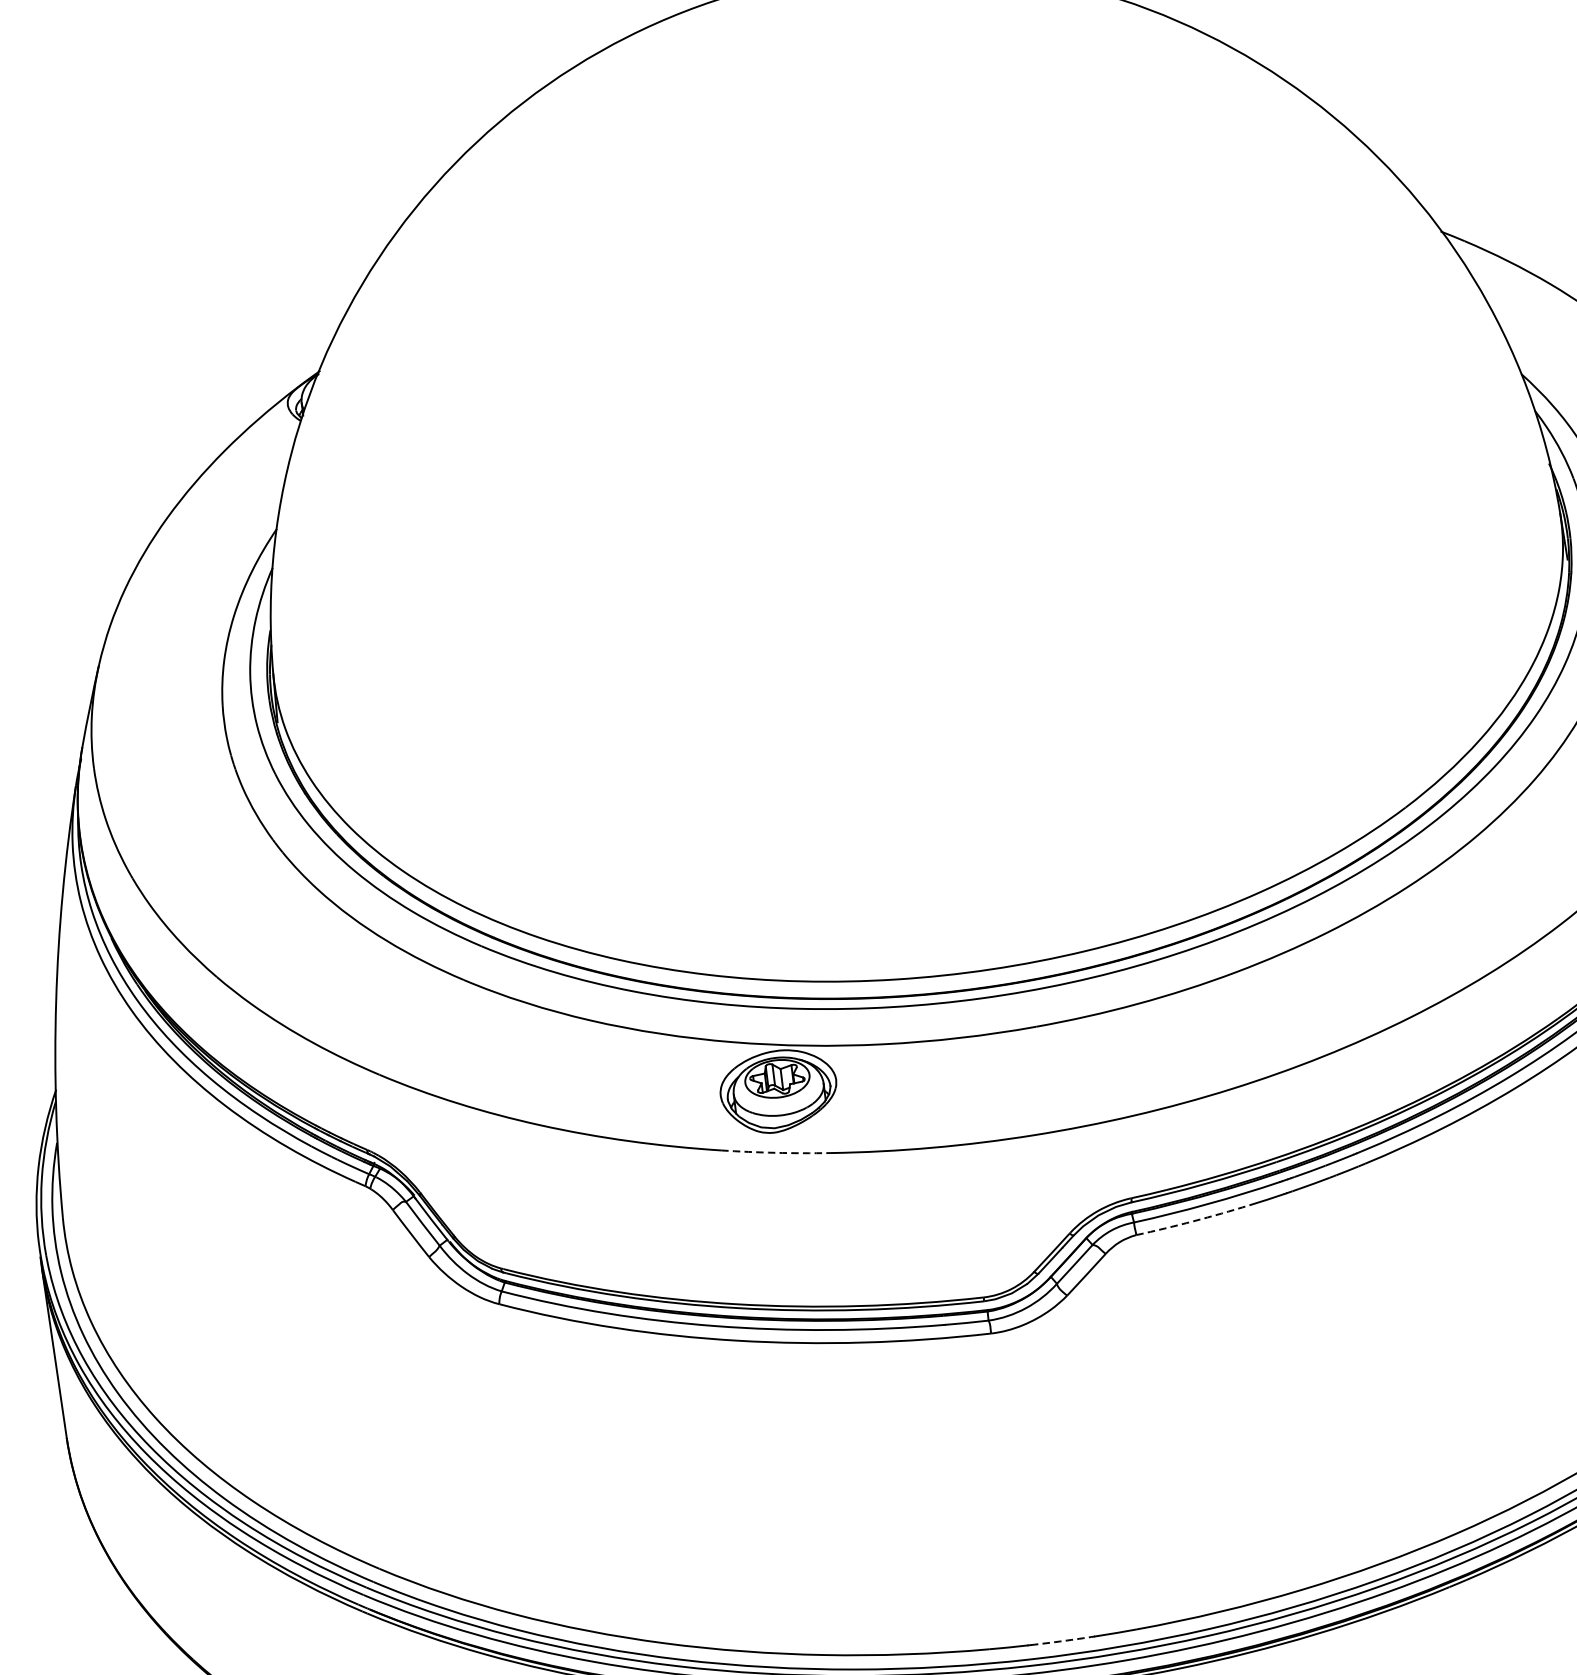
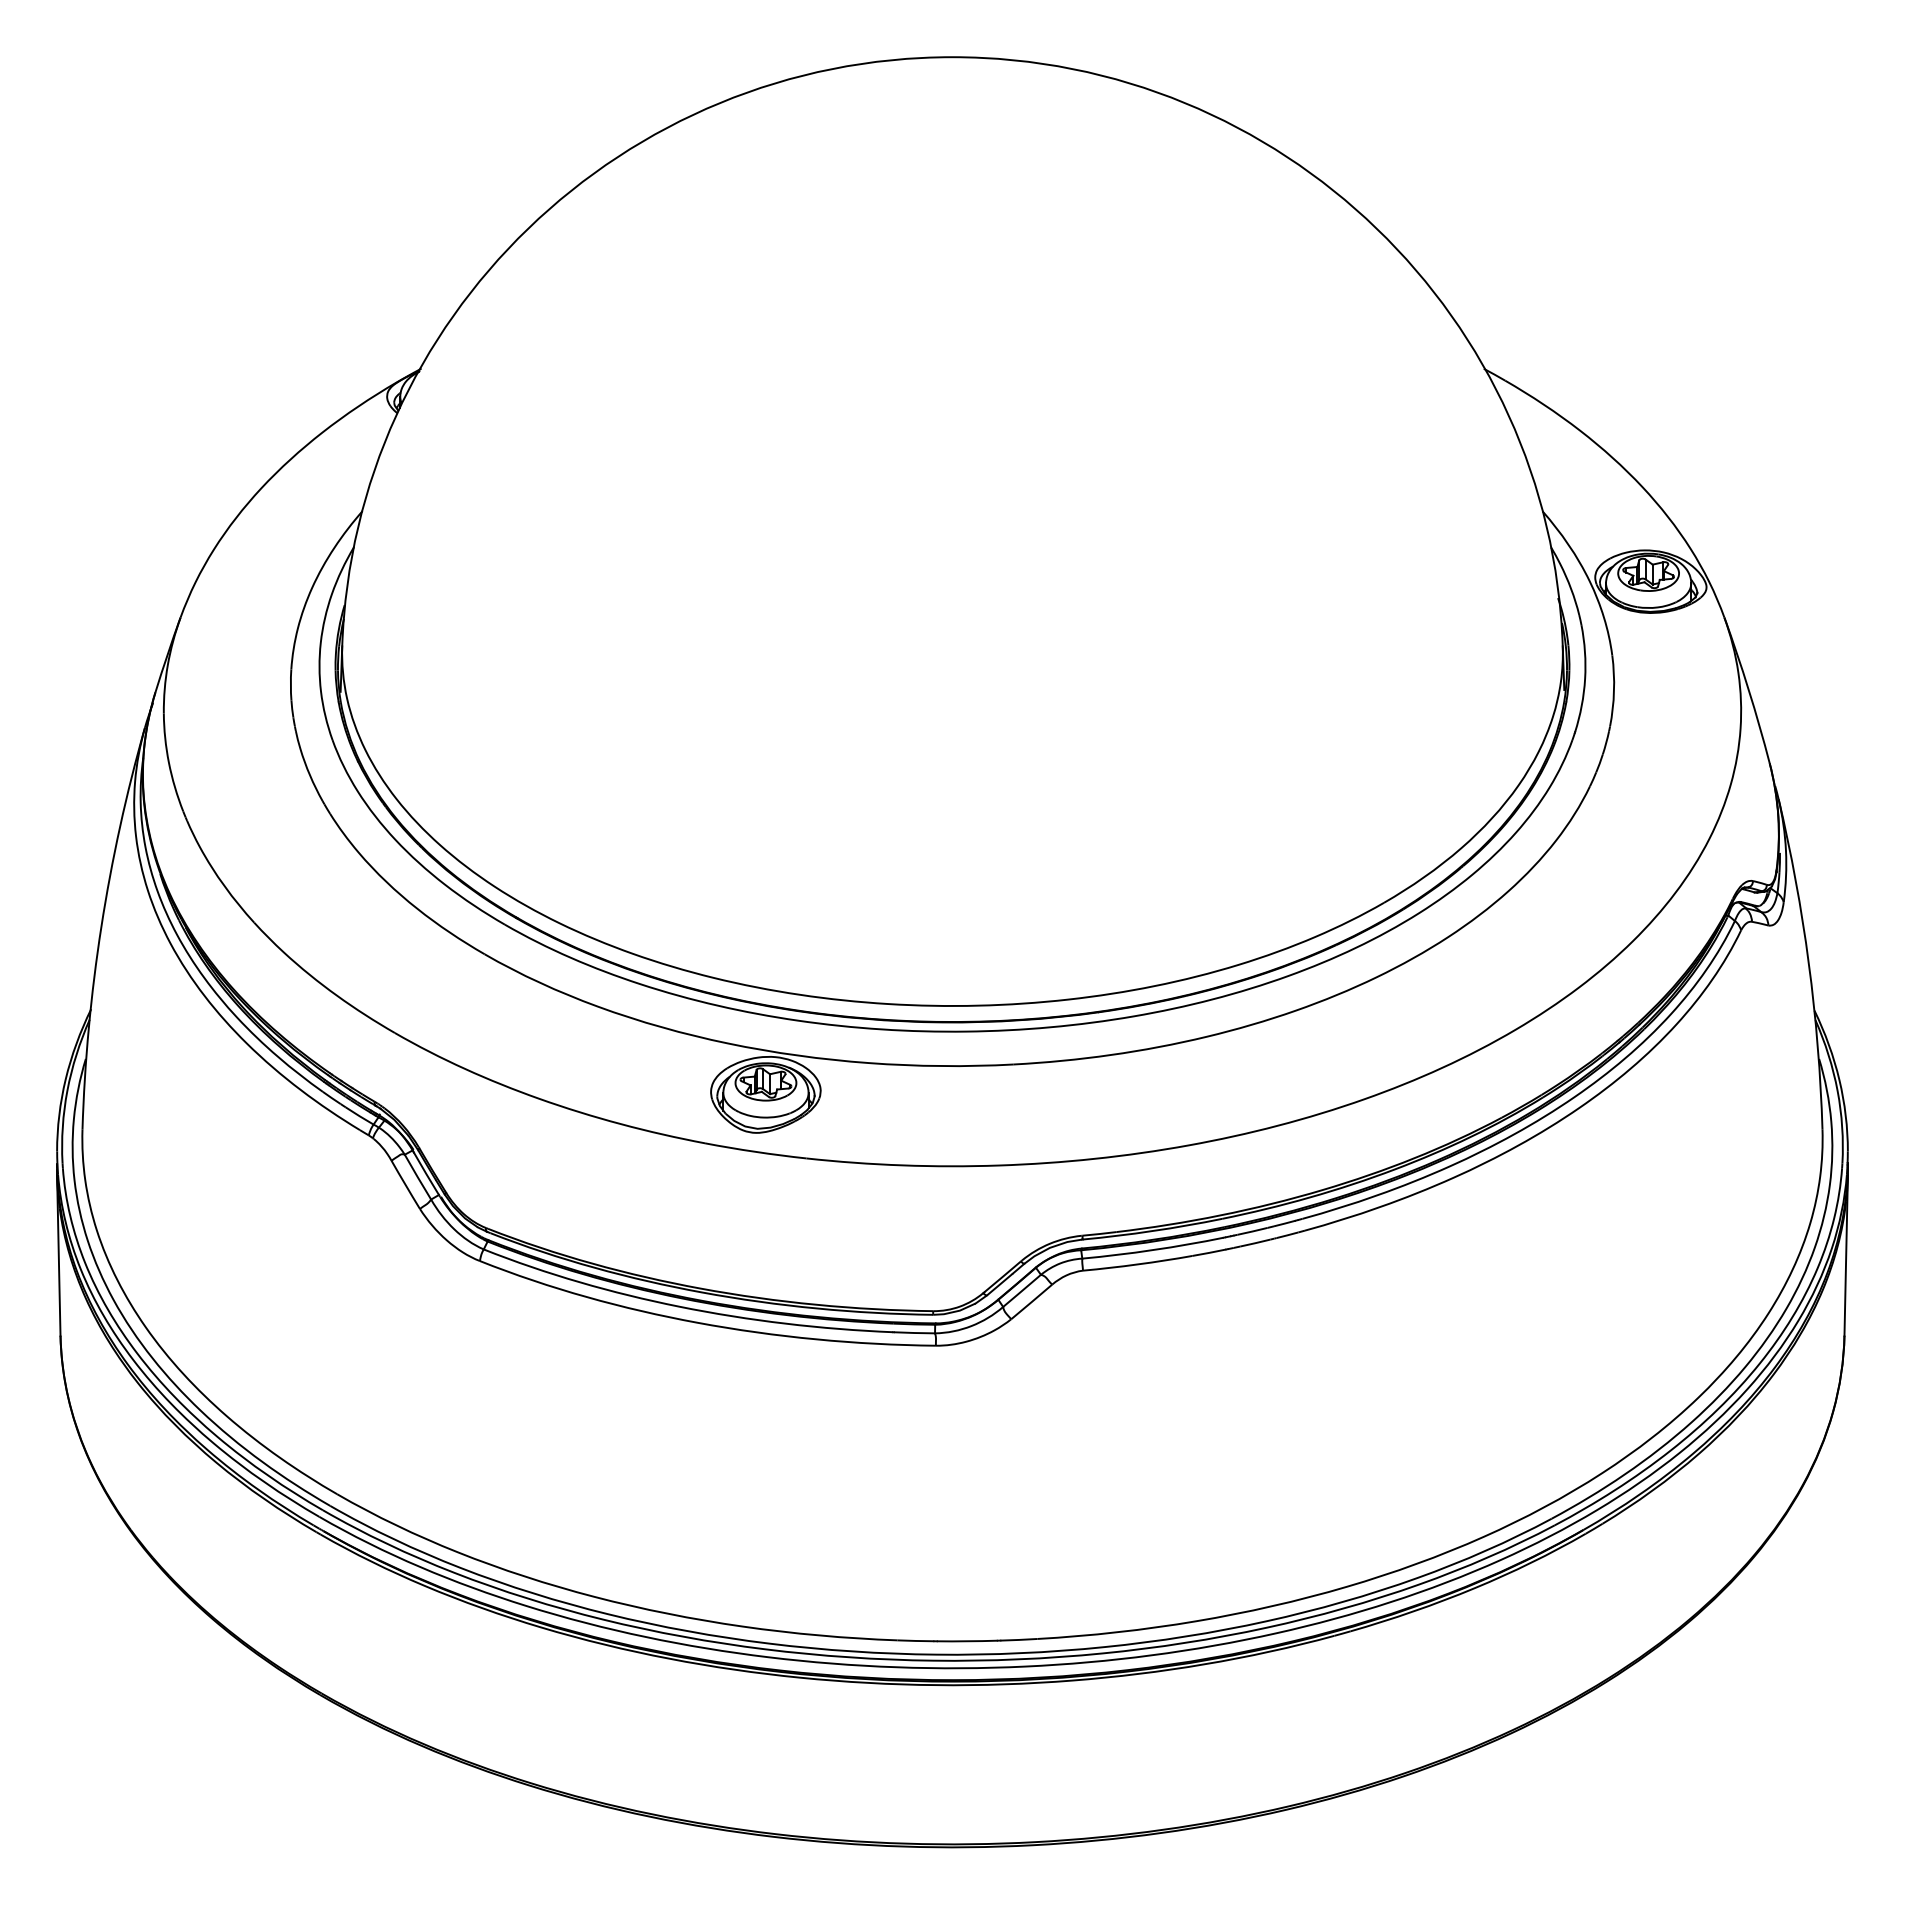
arc: (775, 1152) -> (755, 1151), dashed -> solid
arc: (1193, 1221) -> (1137, 1264), dashed -> solid
arc: (1063, 1641) -> (967, 1641), dashed -> solid

